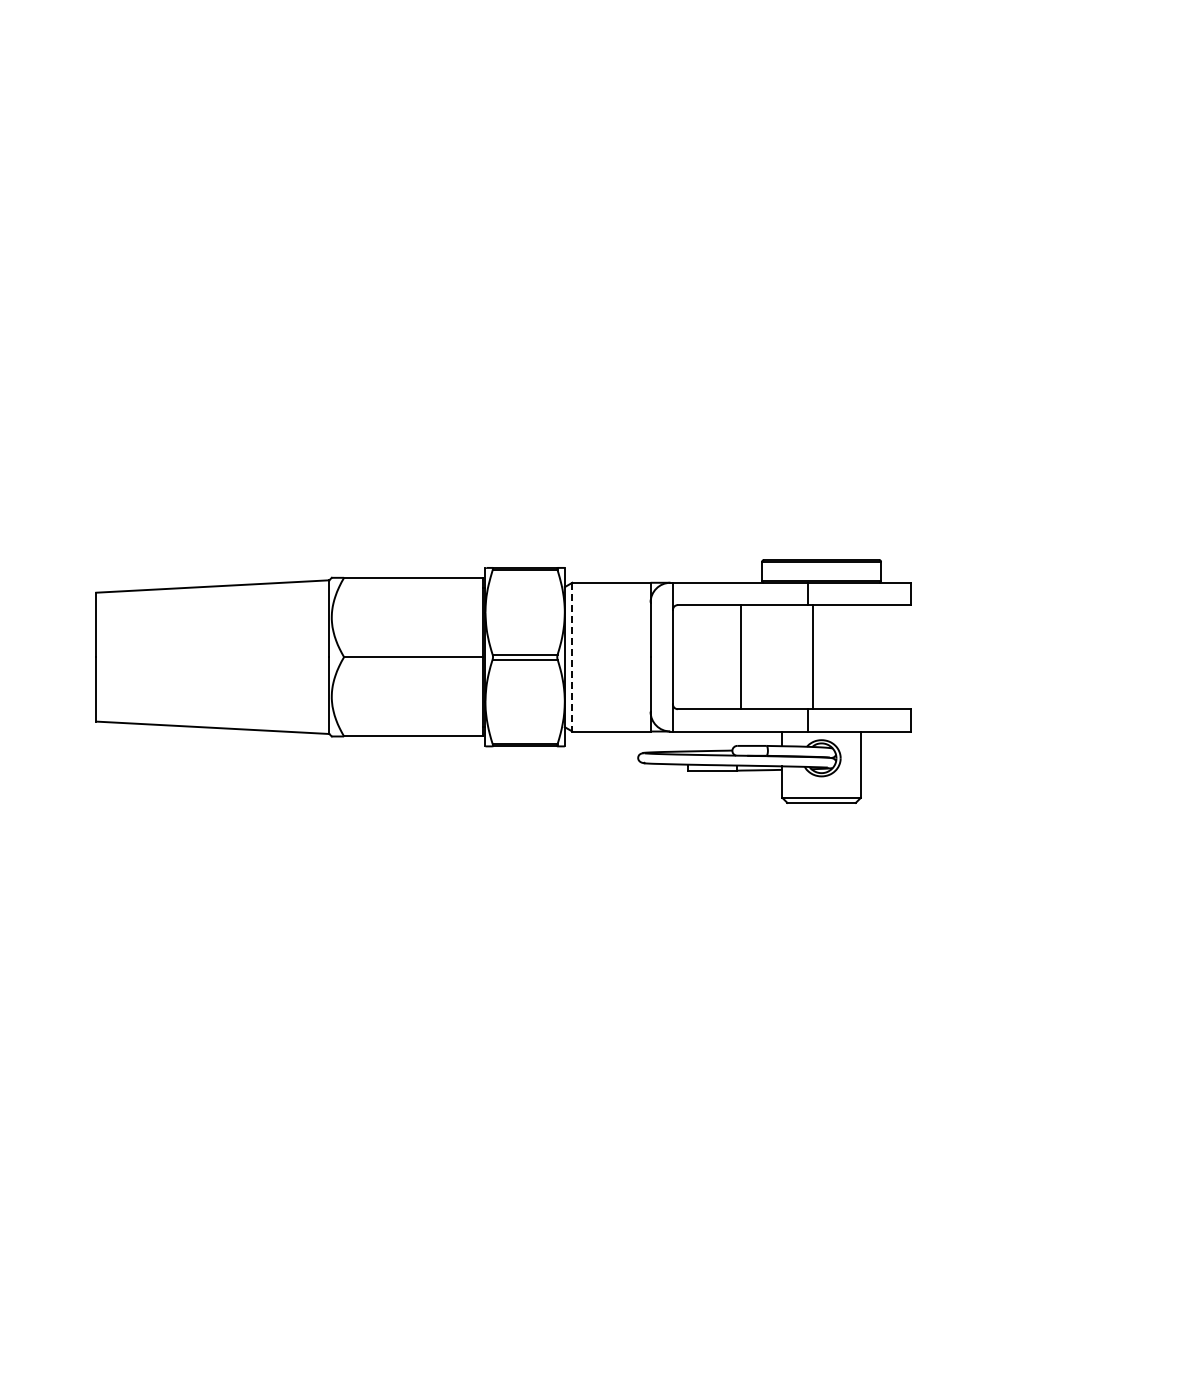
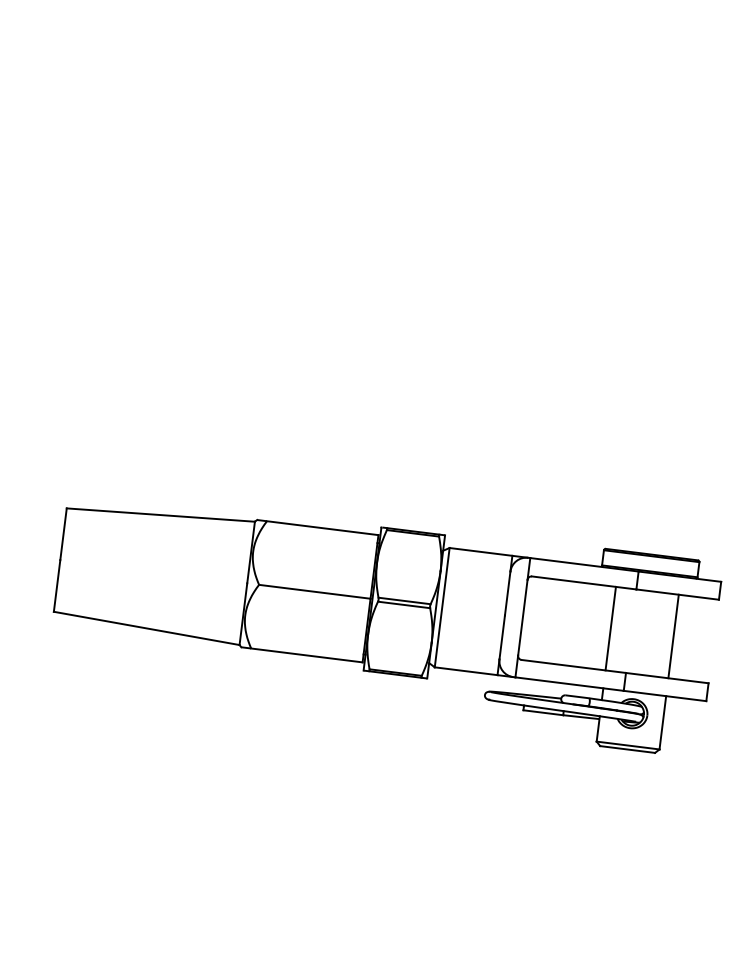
line: (572, 657) -> (442, 607), dashed -> solid
line: (741, 657) -> (610, 628), moved
line: (812, 657) -> (673, 636), moved

